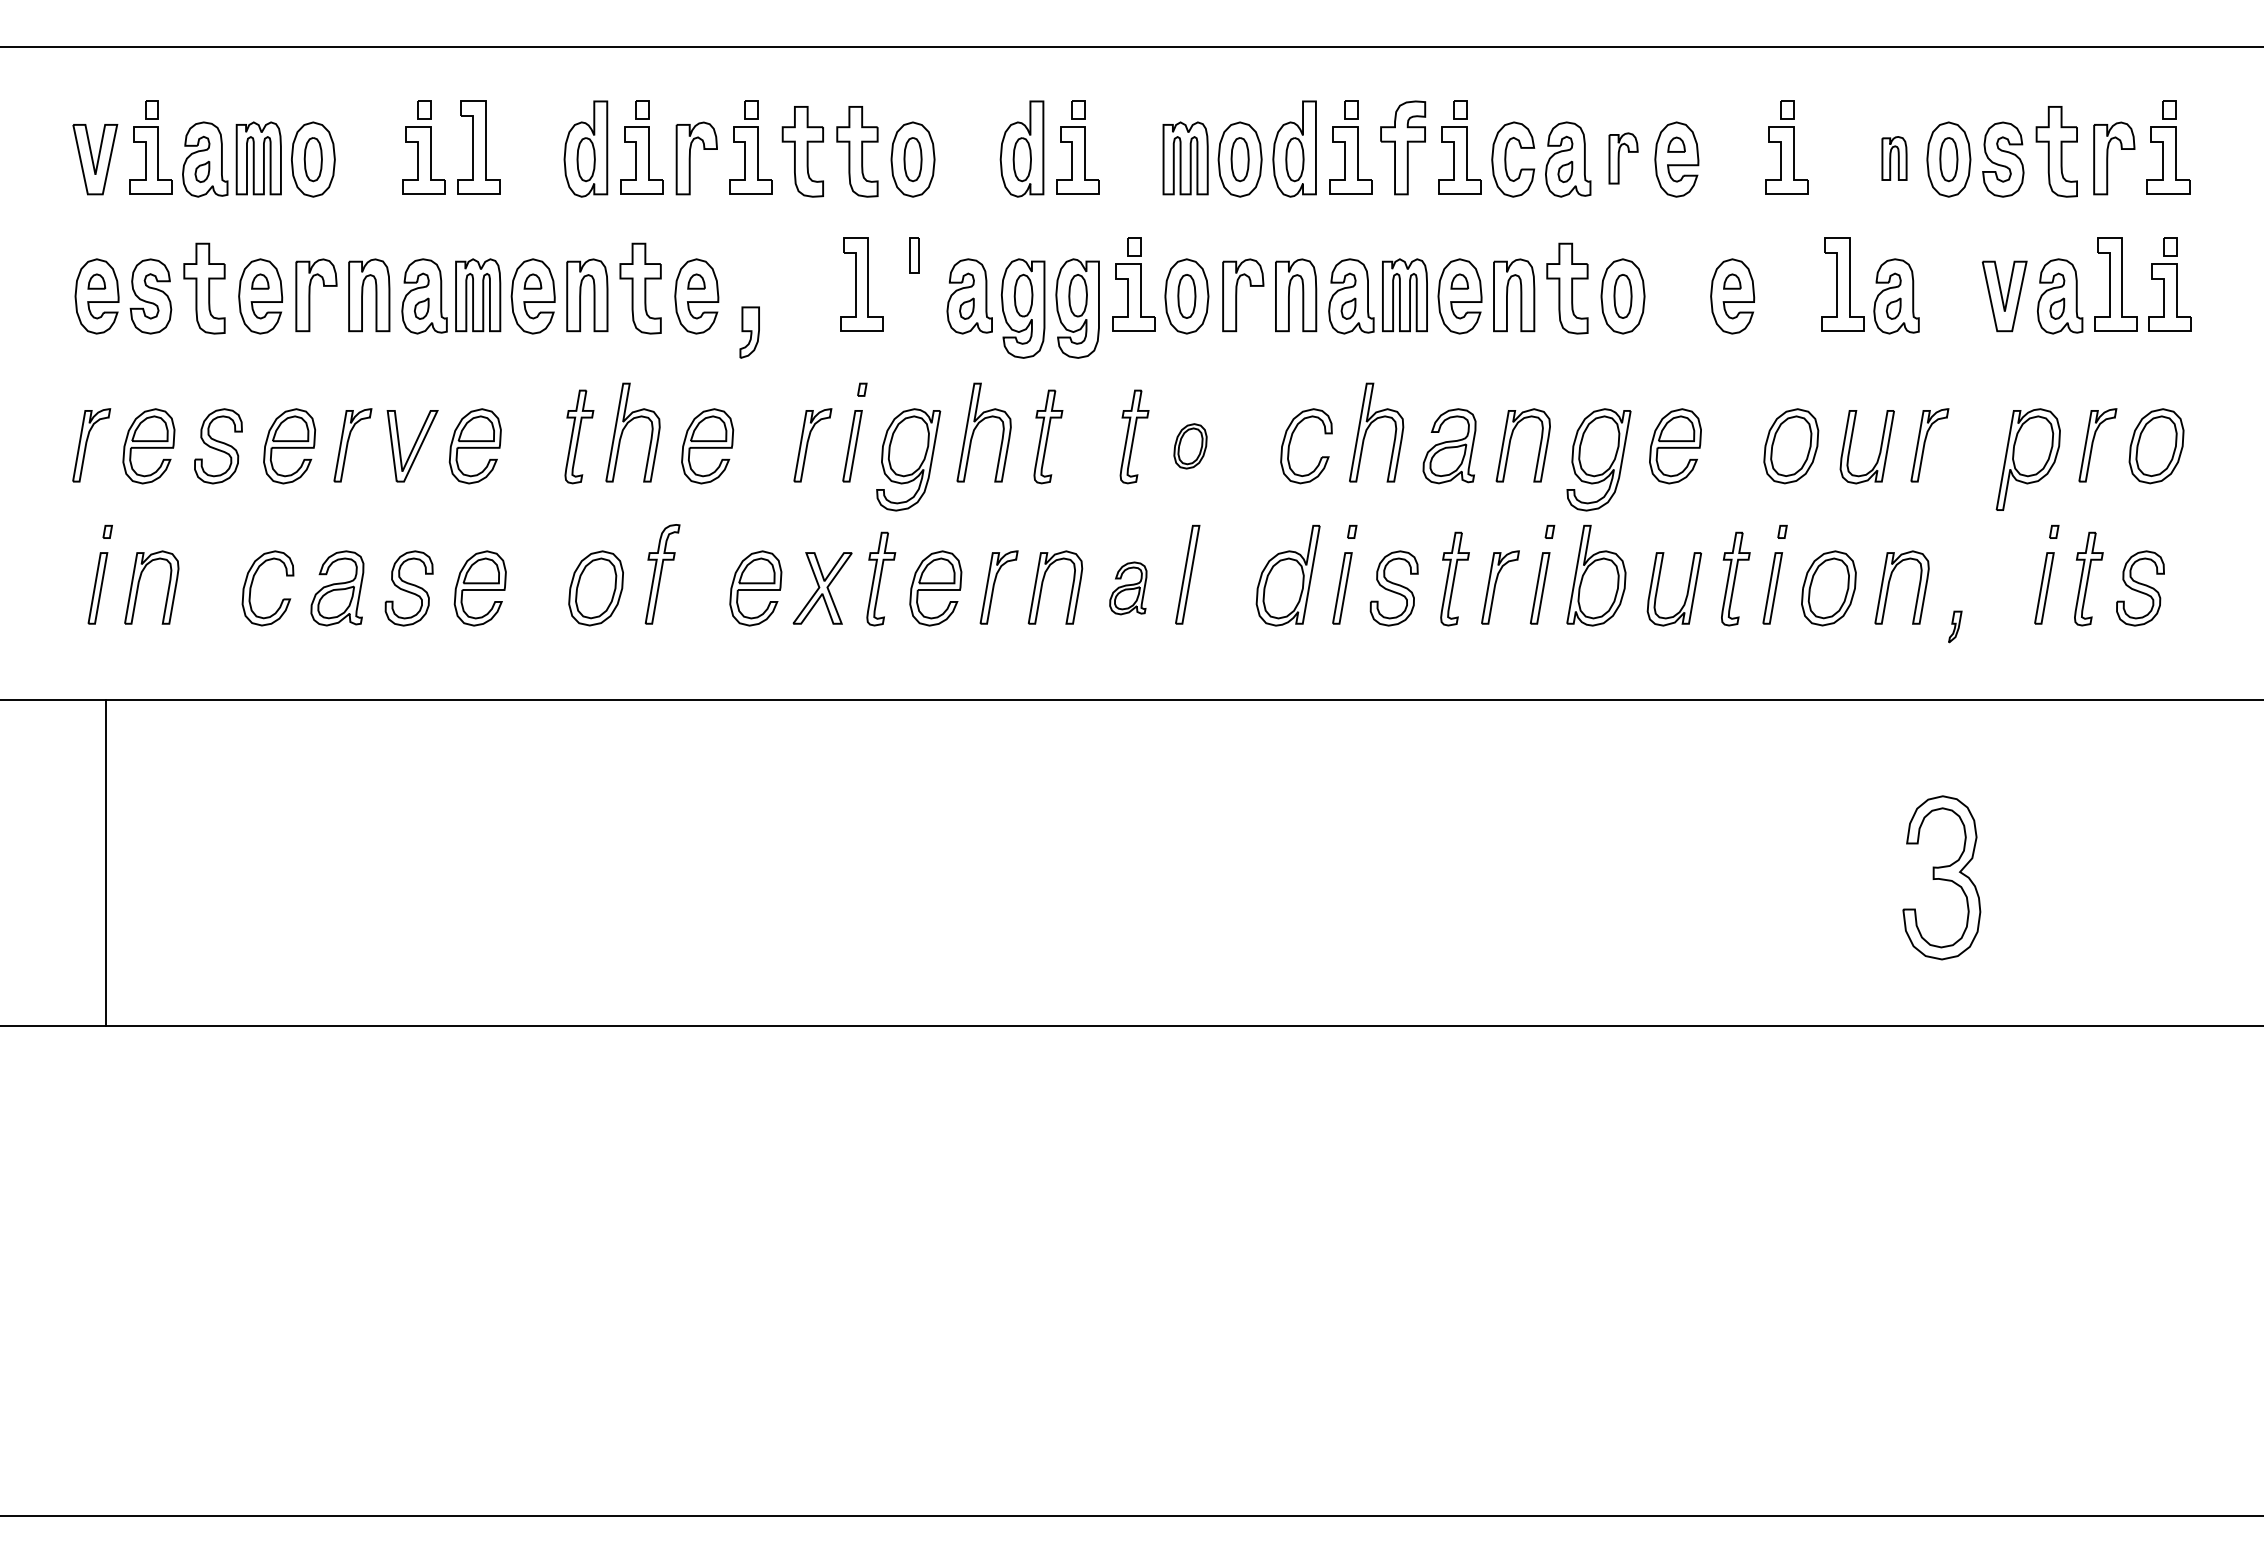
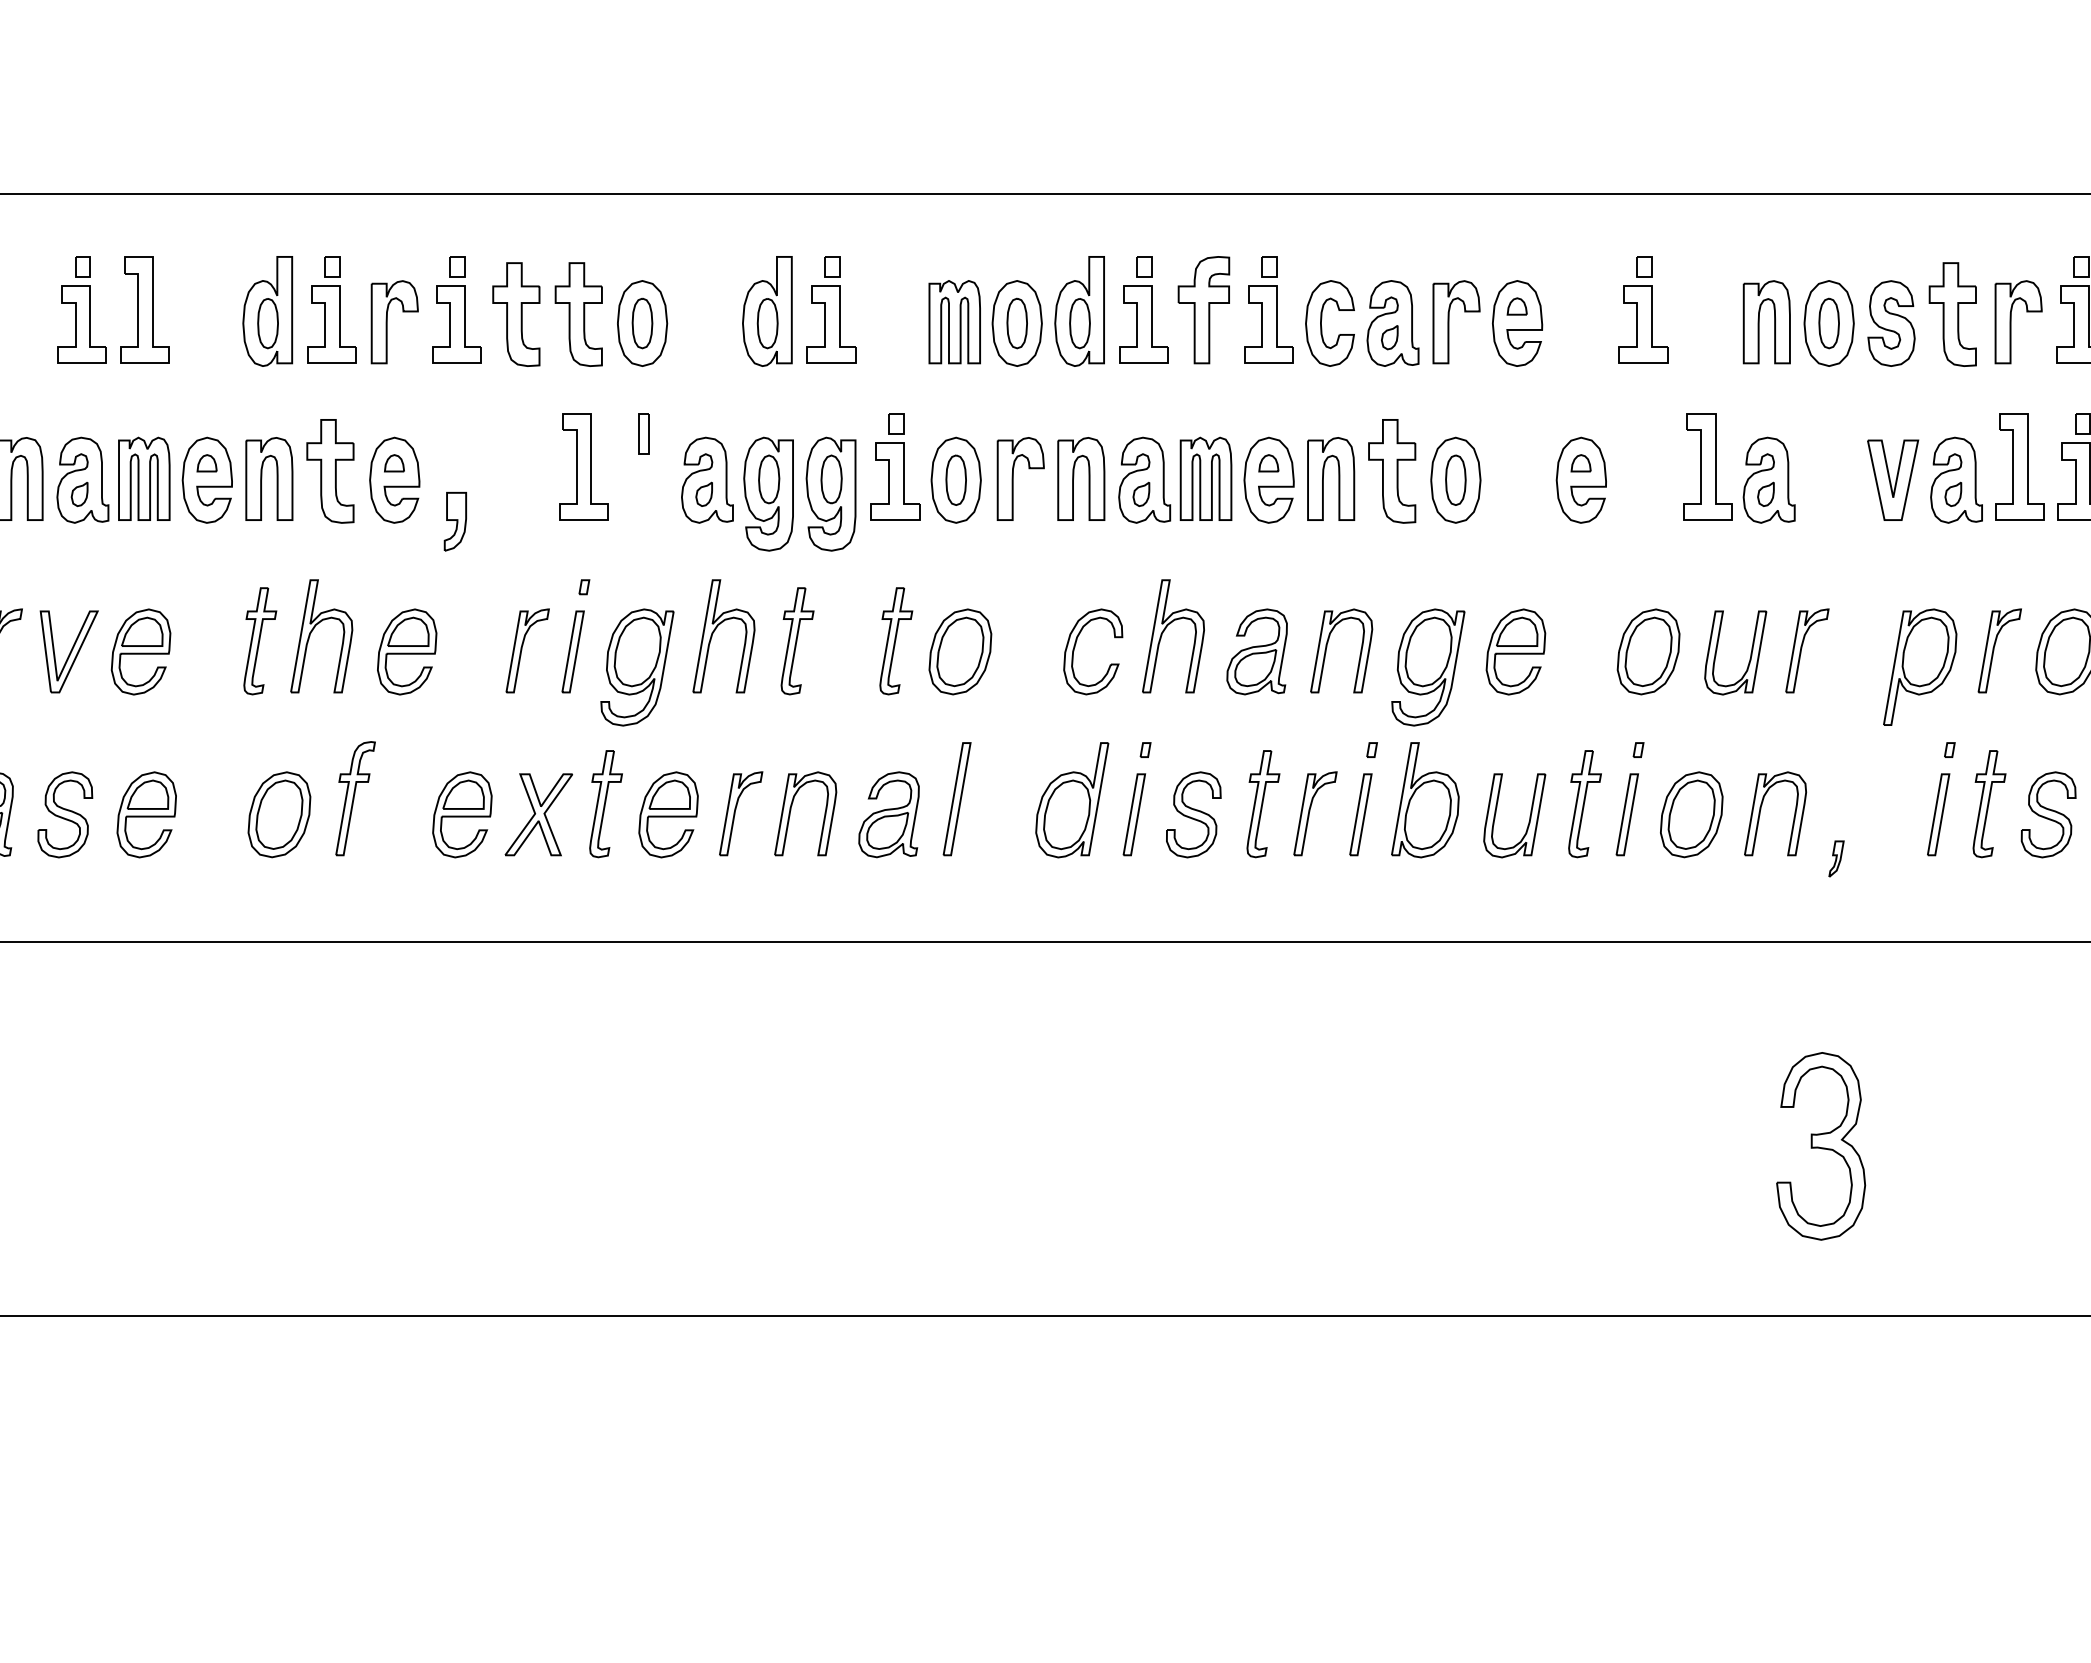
part: (1623, 158) -> (1456, 322), size x1.43
part: (1894, 158) -> (1766, 322), size x1.67
part: (1190, 446) -> (960, 652), size x1.67
part: (1128, 588) -> (889, 814), size x1.43

